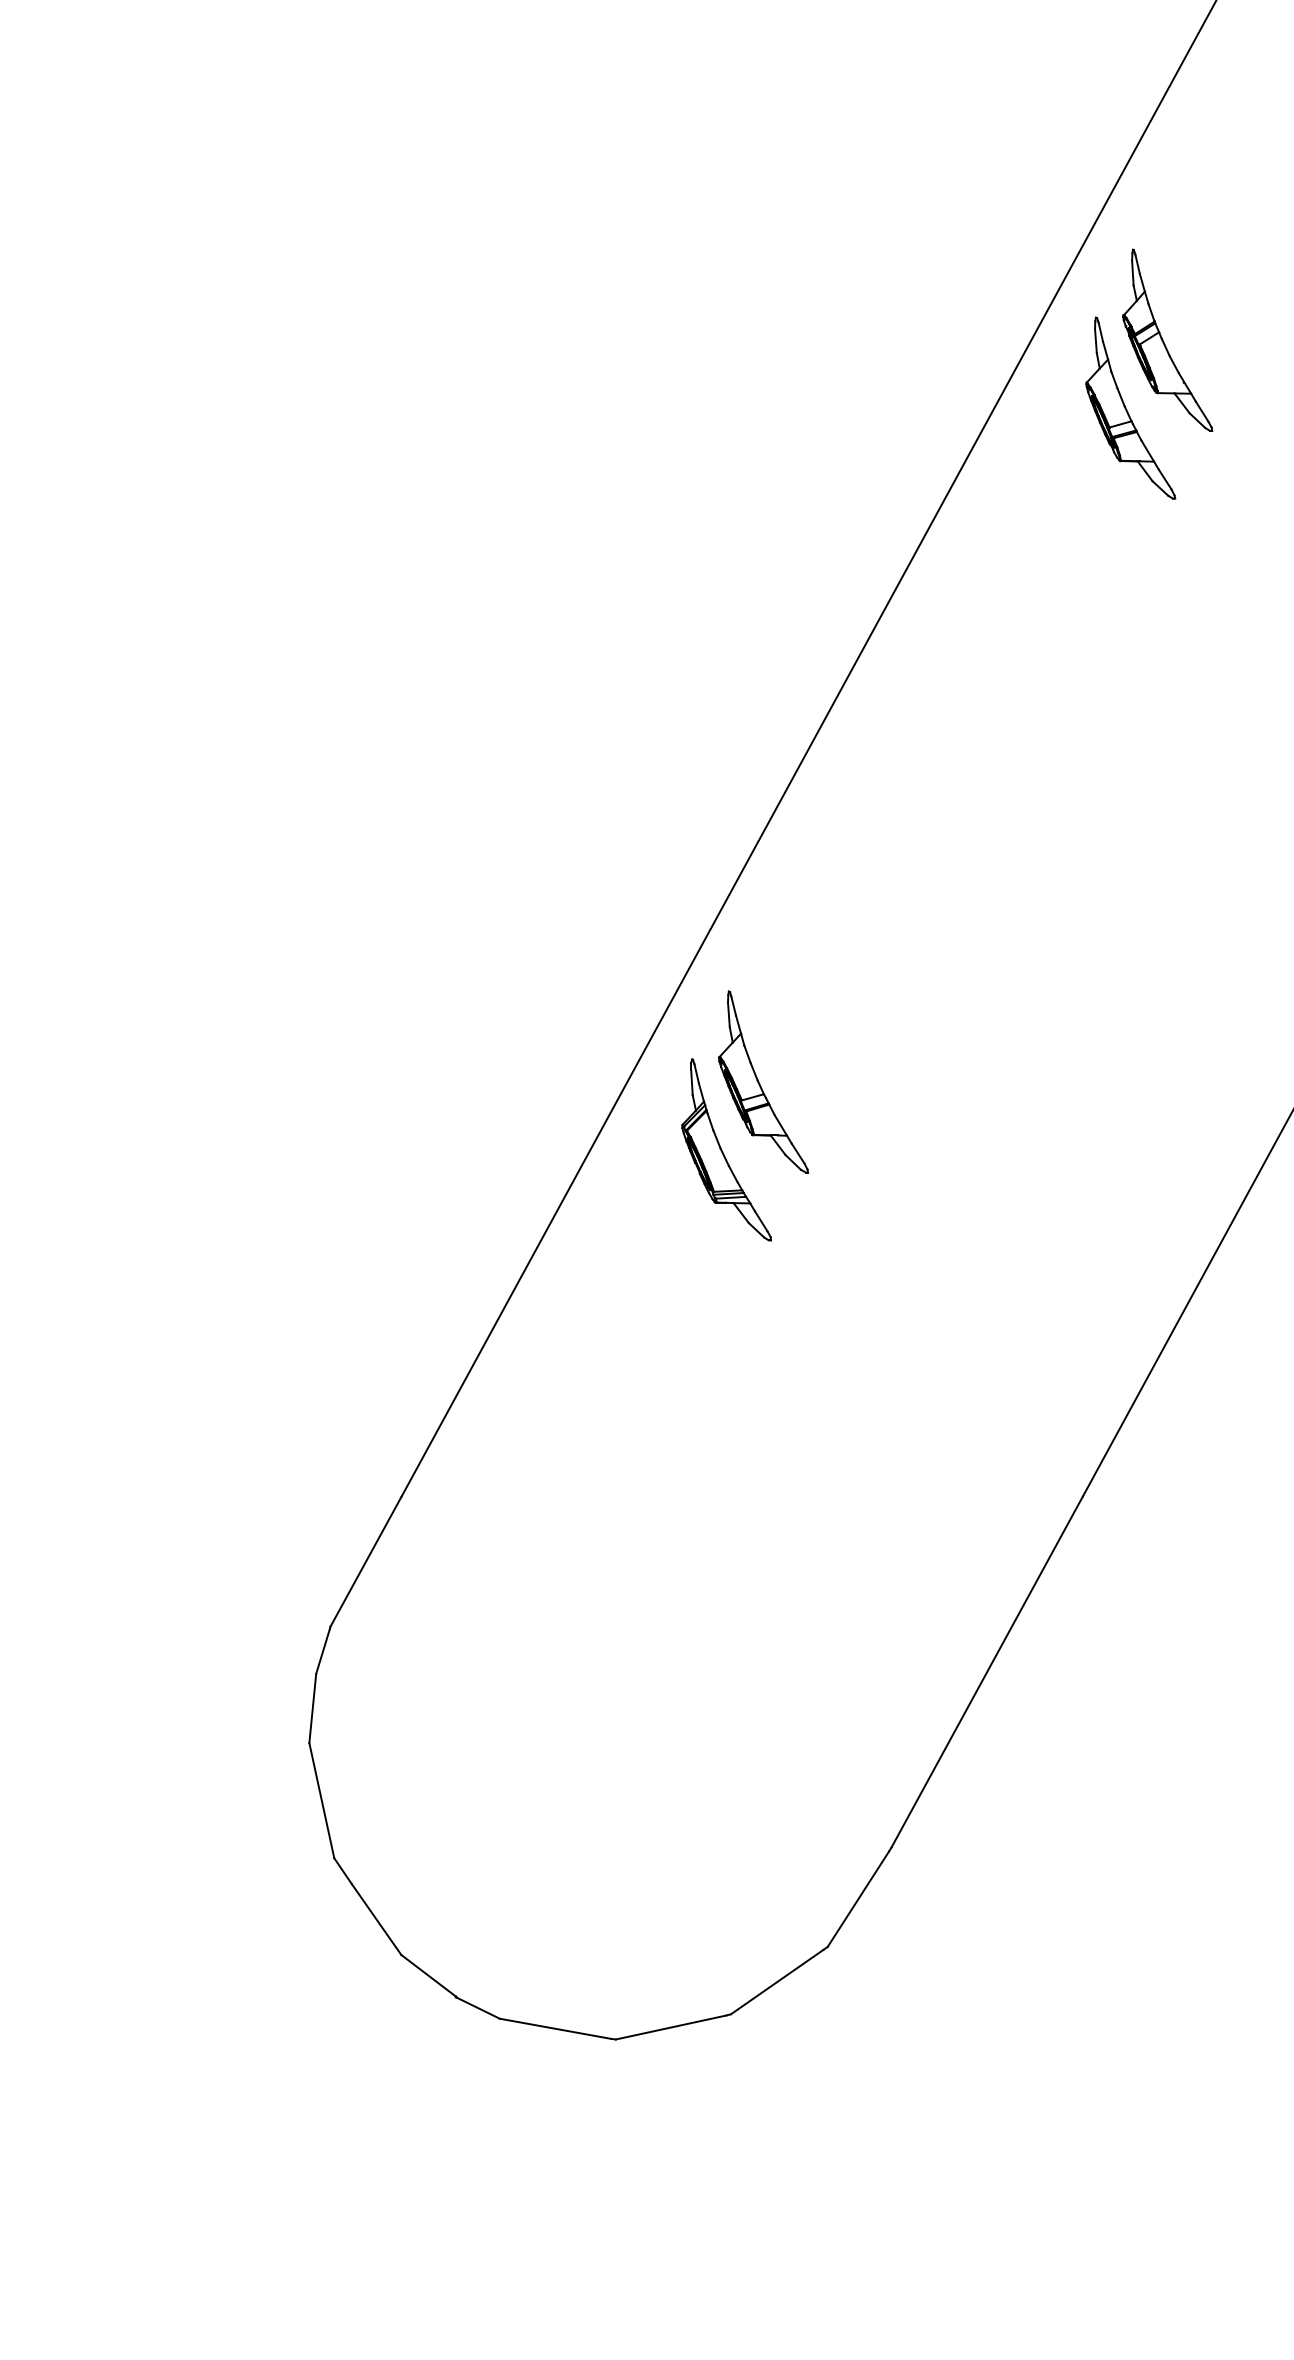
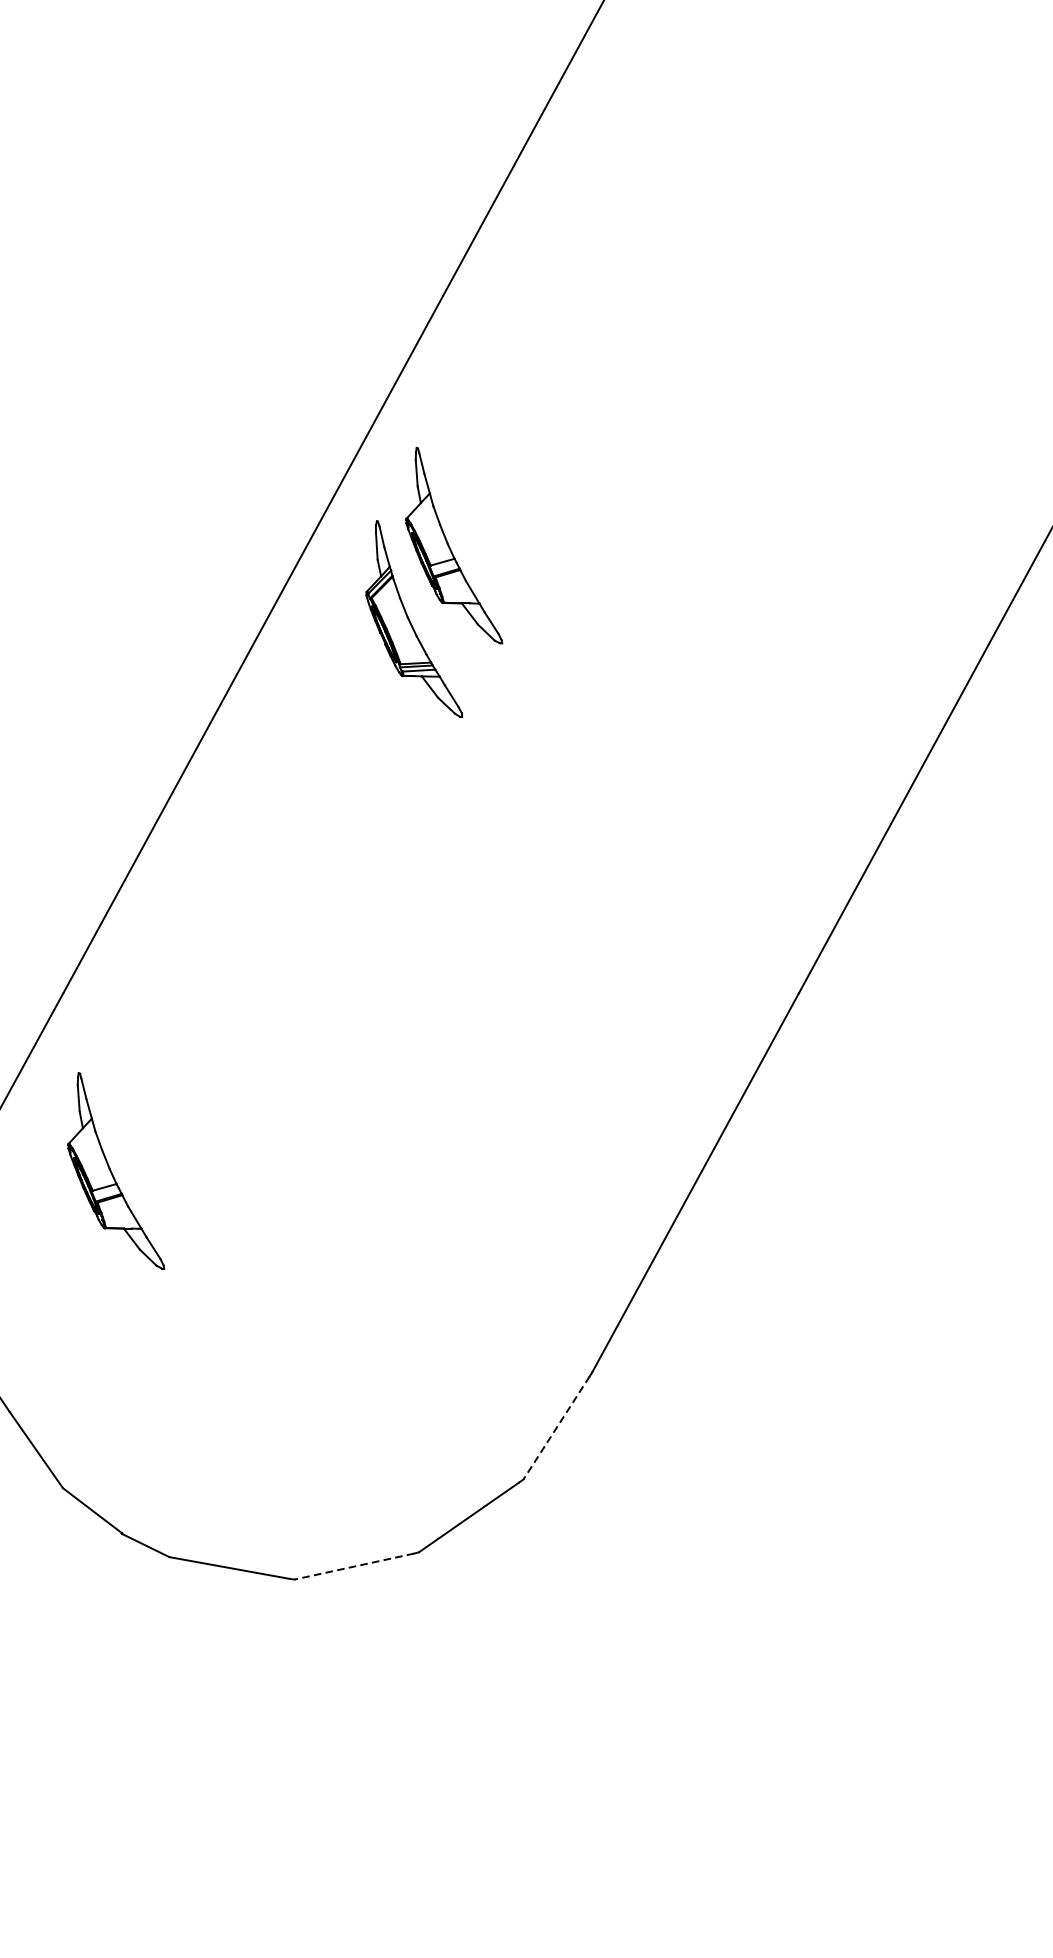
part: (450, 1660) -> (116, 1170), added
line: (858, 1899) -> (556, 1428), solid -> dashed
line: (671, 2027) -> (354, 1566), solid -> dashed

